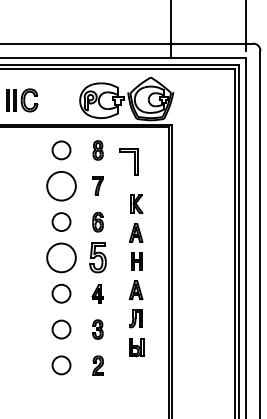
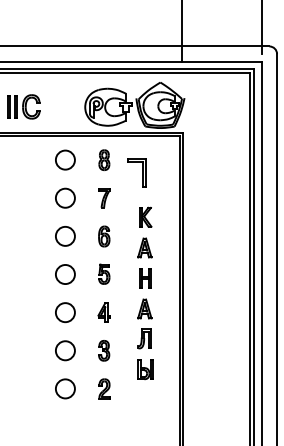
circle: (61, 186) -> (65, 198), size x0.62
circle: (61, 257) -> (65, 274), size x0.62
part: (97, 257) -> (103, 274), size x0.62

